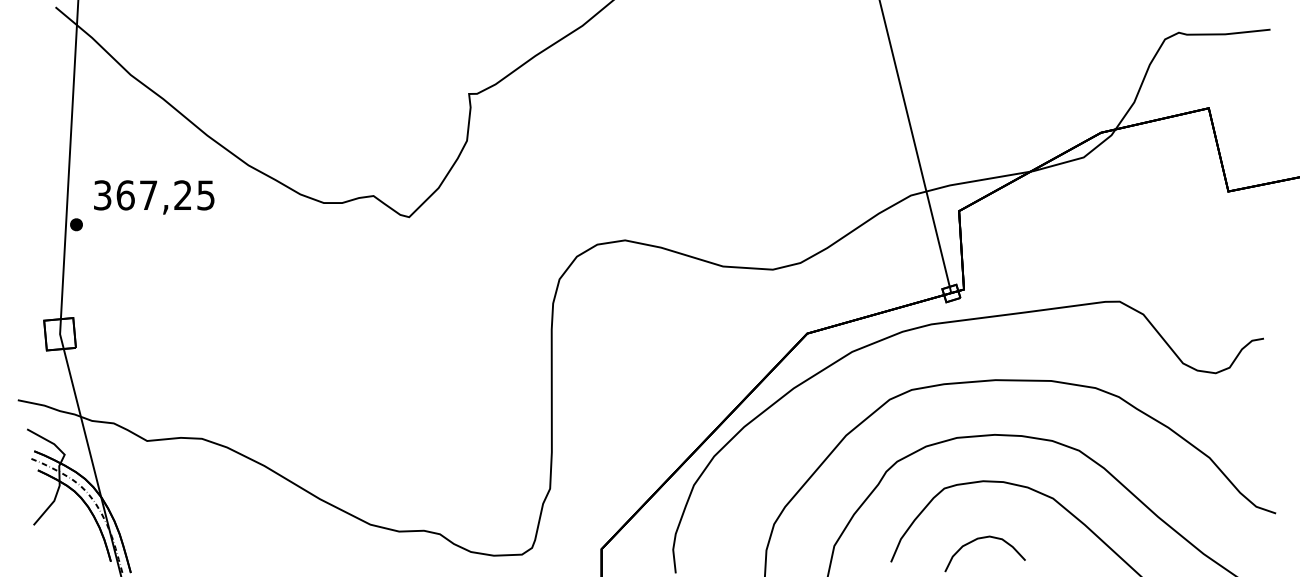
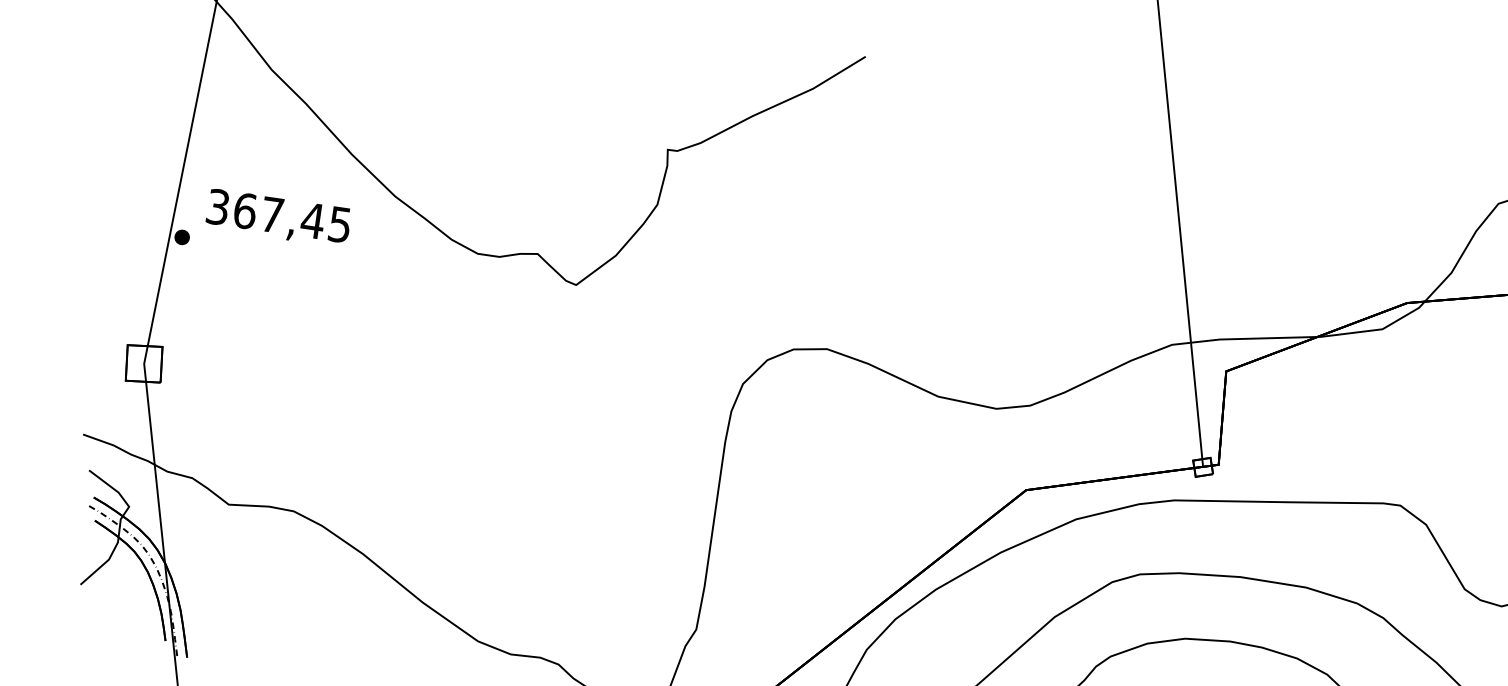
text: (182, 194) -> (312, 219), 367,25 -> 367,45

